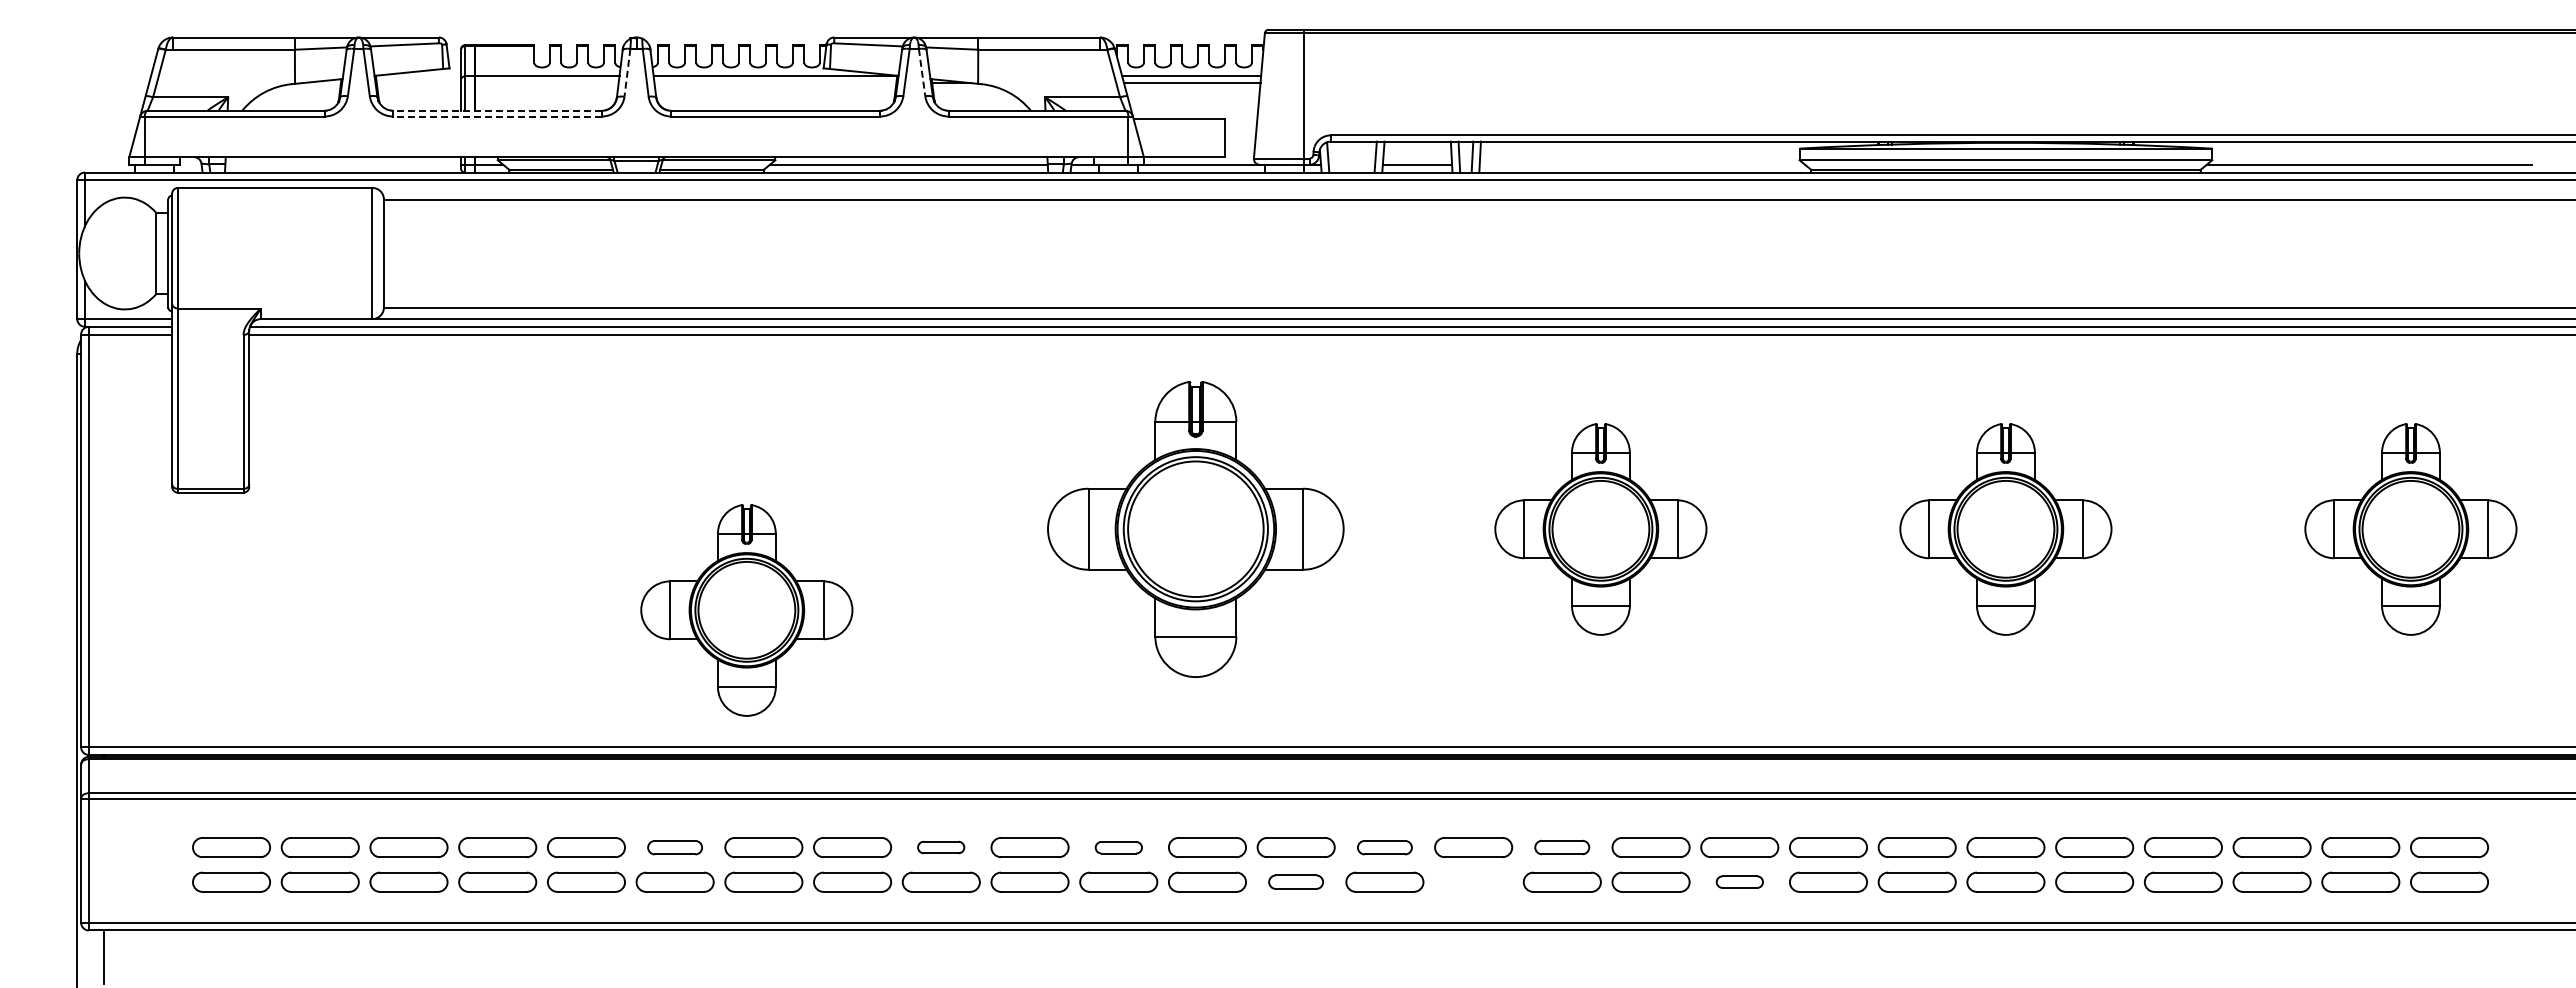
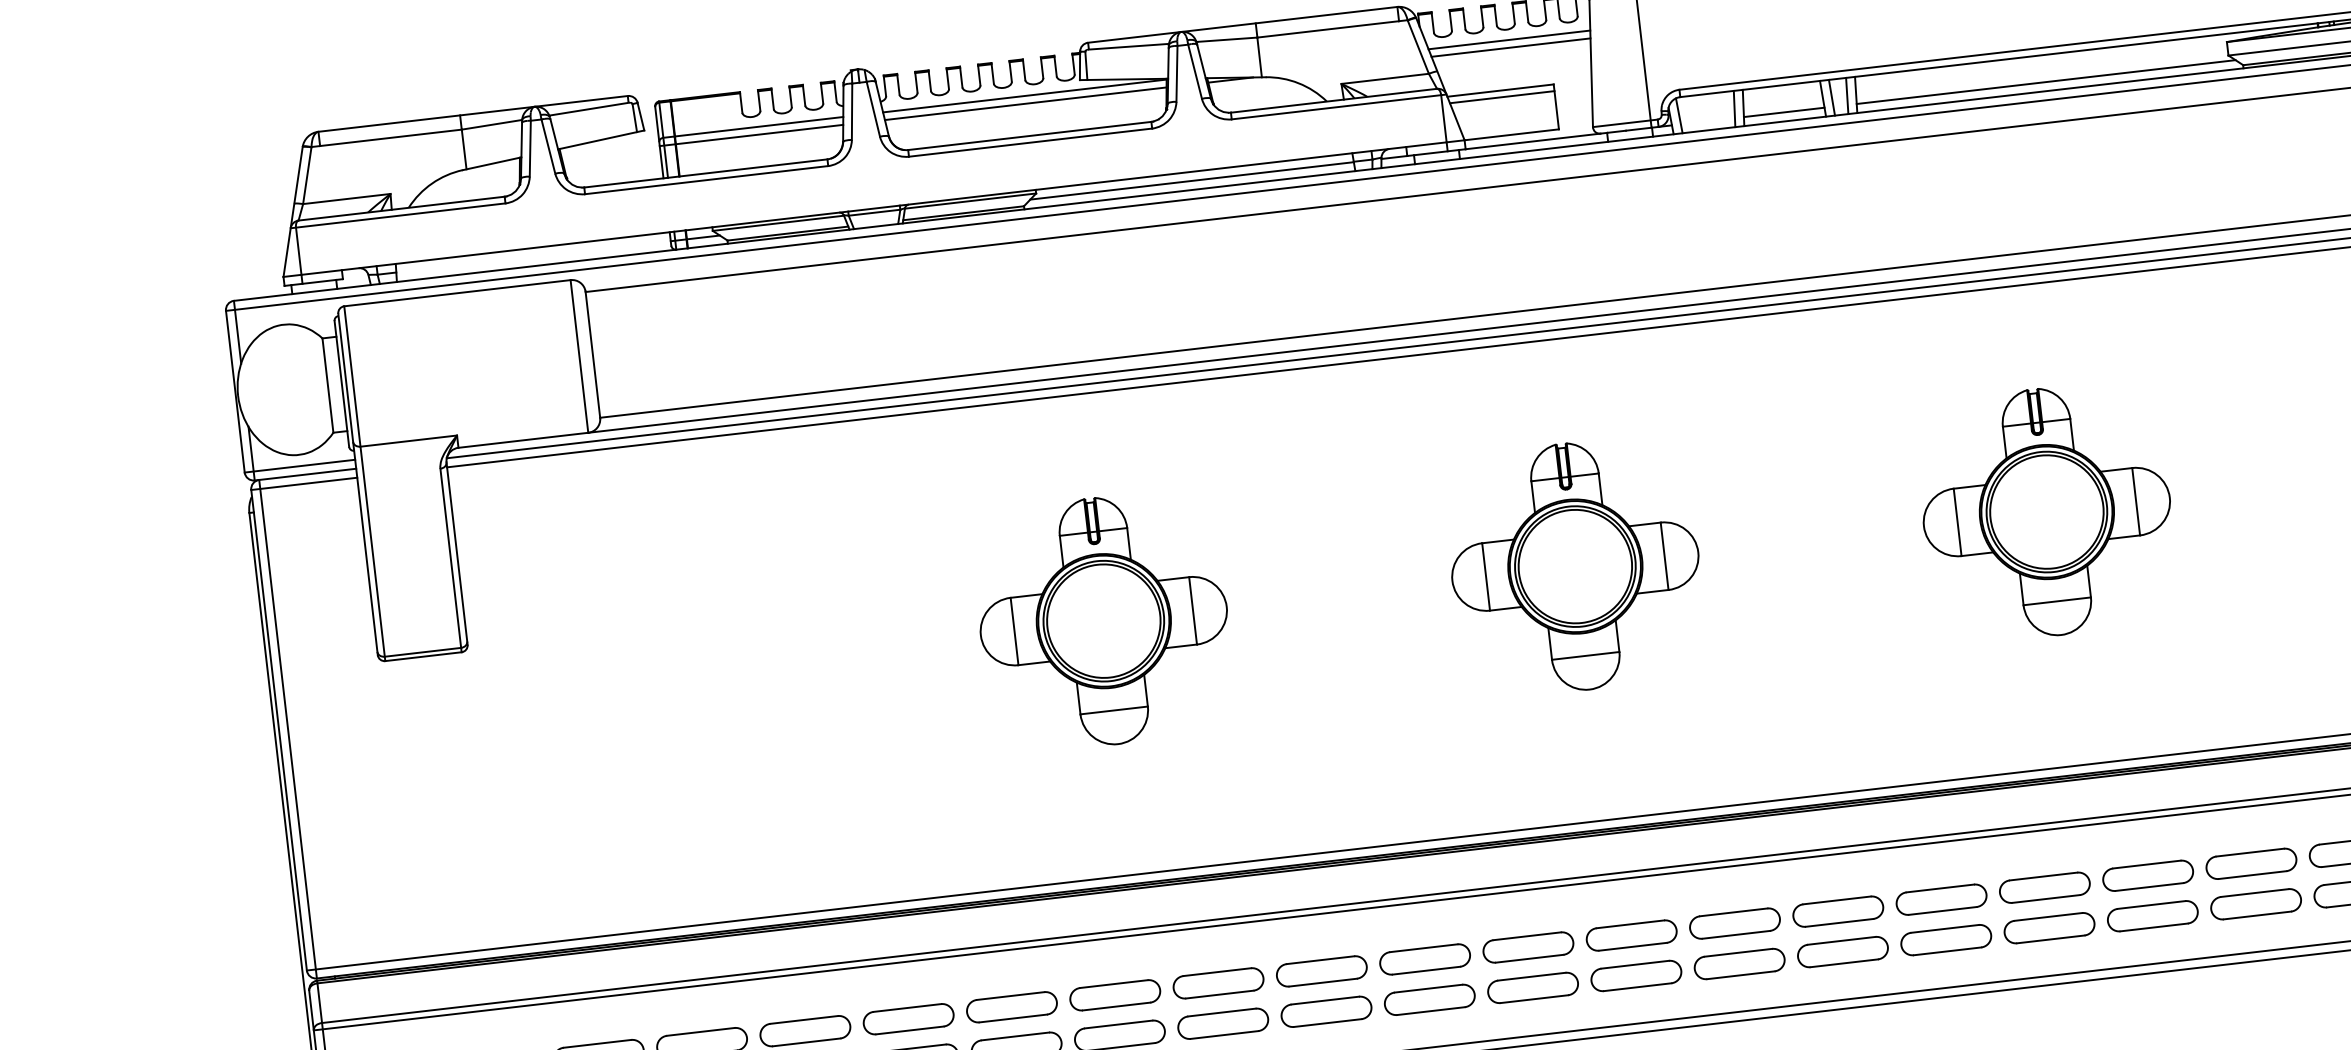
line: (922, 72) -> (1195, 71), dashed -> solid
line: (627, 73) -> (852, 112), dashed -> solid
line: (539, 83) -> (751, 136), added
line: (775, 83) -> (1025, 104), added
line: (496, 110) -> (704, 173), dashed -> solid
line: (496, 116) -> (705, 180), dashed -> solid
line: (1179, 124) -> (1501, 97), added
line: (1642, 164) -> (2046, 81), added
part: (1195, 529) -> (1574, 566), size x0.71
part: (746, 610) -> (1103, 621), moved
part: (674, 847) -> (1011, 1007), size x1.43
part: (940, 847) -> (1320, 971), size x1.67
part: (1118, 847) -> (1528, 947), size x1.67
part: (1384, 847) -> (1837, 911), size x1.43
part: (1561, 847) -> (2043, 887), size x1.43
part: (1295, 881) -> (1738, 963), size x1.43
part: (1473, 881) -> (1946, 939), added
part: (1739, 881) -> (2255, 903), size x1.67

